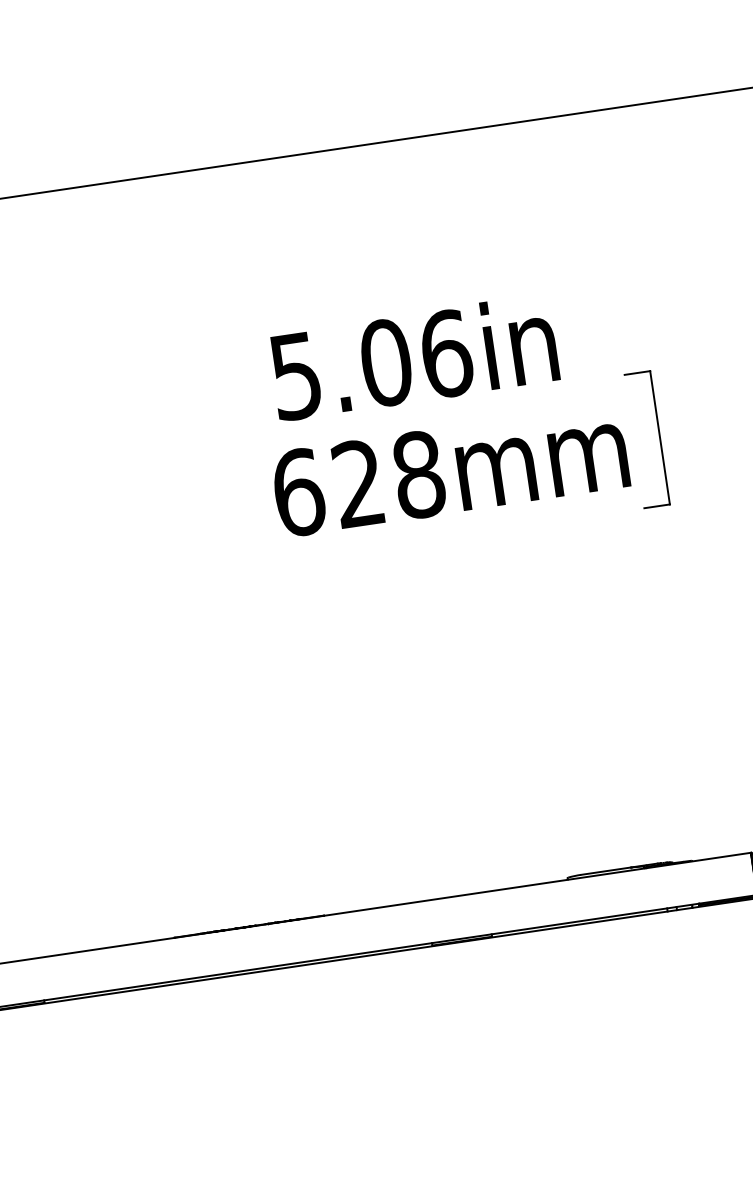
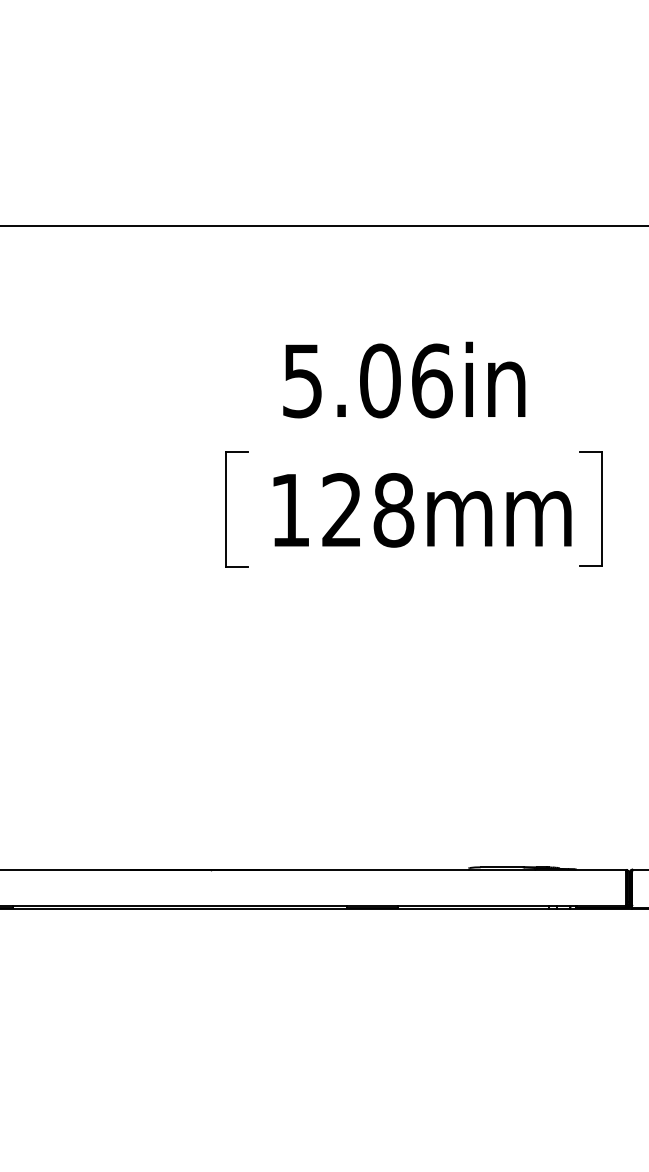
text: (414, 357) -> (404, 379), moved
text: (298, 492) -> (290, 510), 628mm -> 128mm
part: (224, 502) -> (226, 509), added

